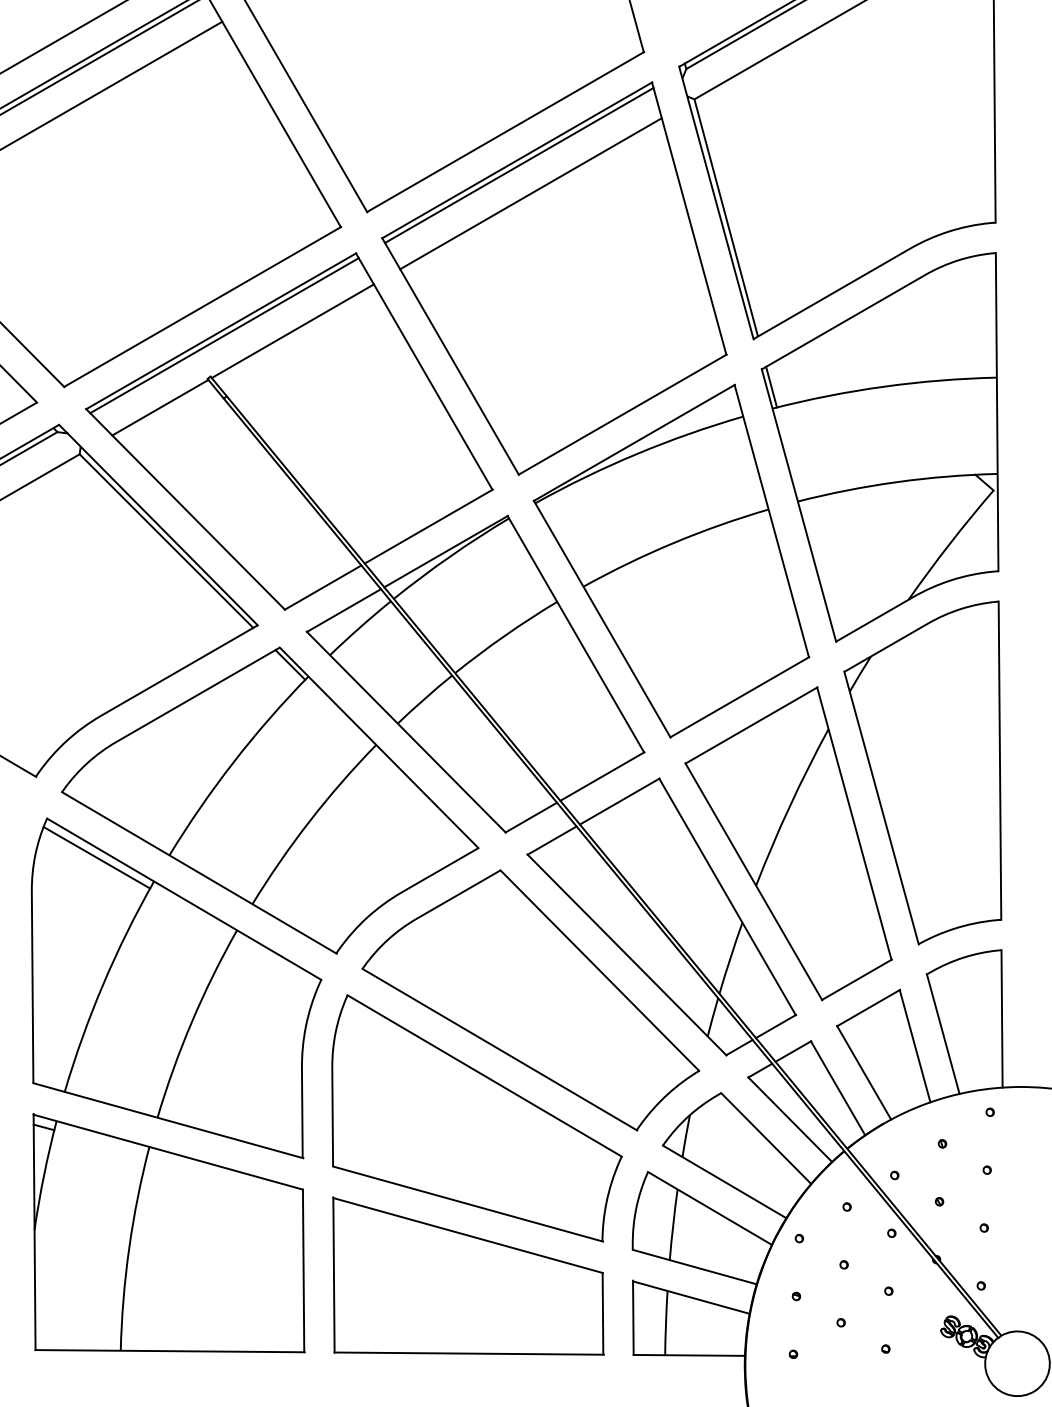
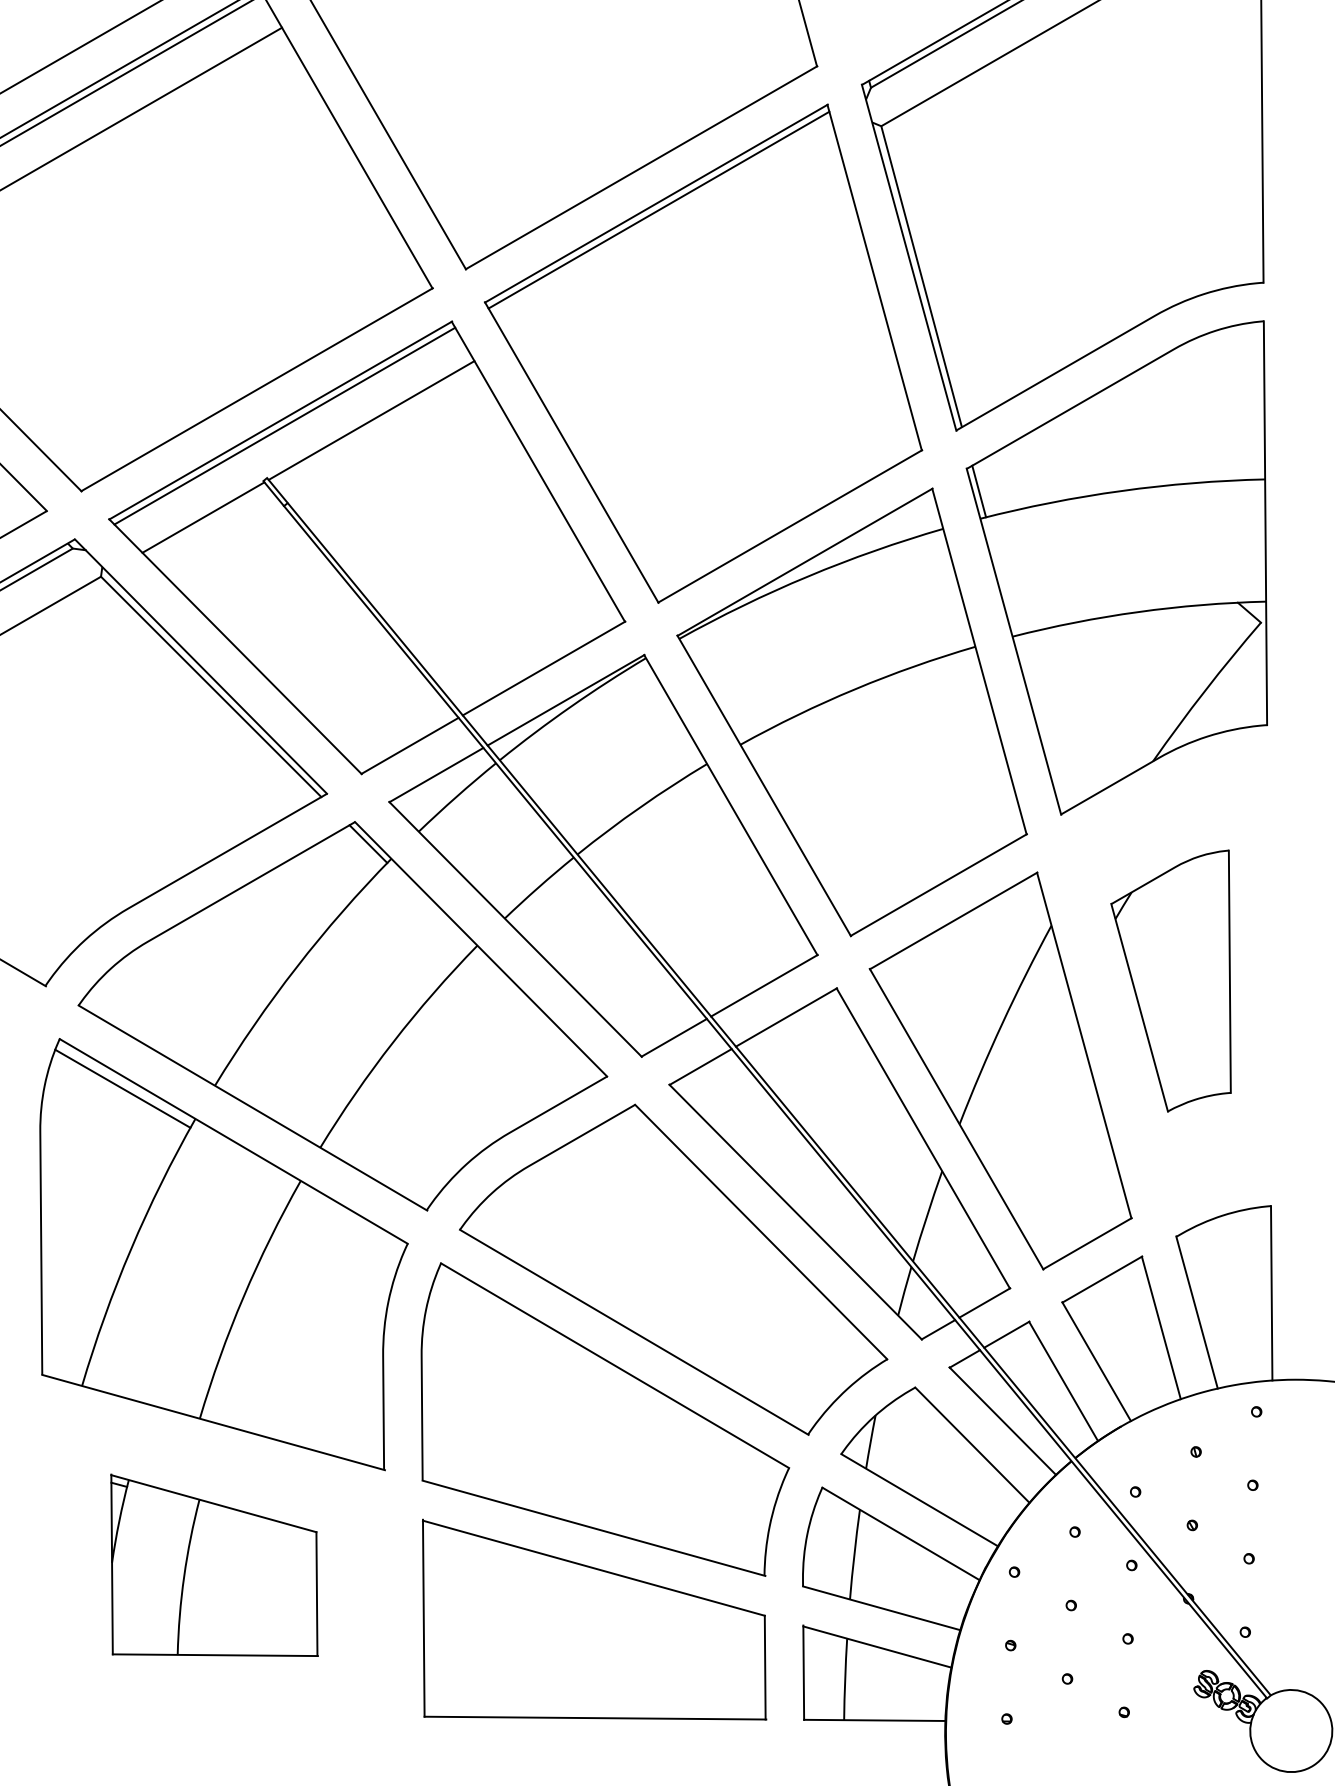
line: (530, 193) -> (673, 245), removed
part: (922, 772) -> (1170, 980), size x0.6
part: (169, 1233) -> (214, 1565), size x0.6

